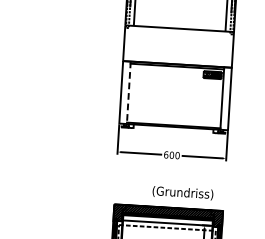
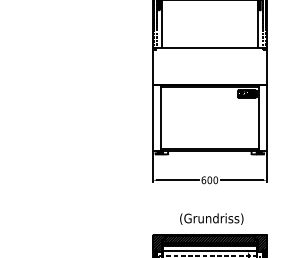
line: (128, 92) -> (160, 117), dashed -> solid
text: (182, 192) -> (211, 218), moved

